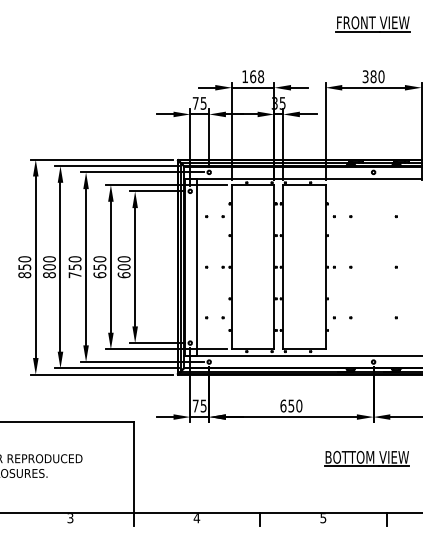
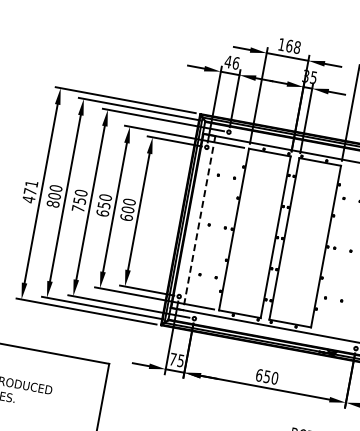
text: (199, 103) -> (231, 62), 75 -> 46
text: (24, 267) -> (29, 191), 850 -> 471
line: (196, 267) -> (199, 223), solid -> dashed

